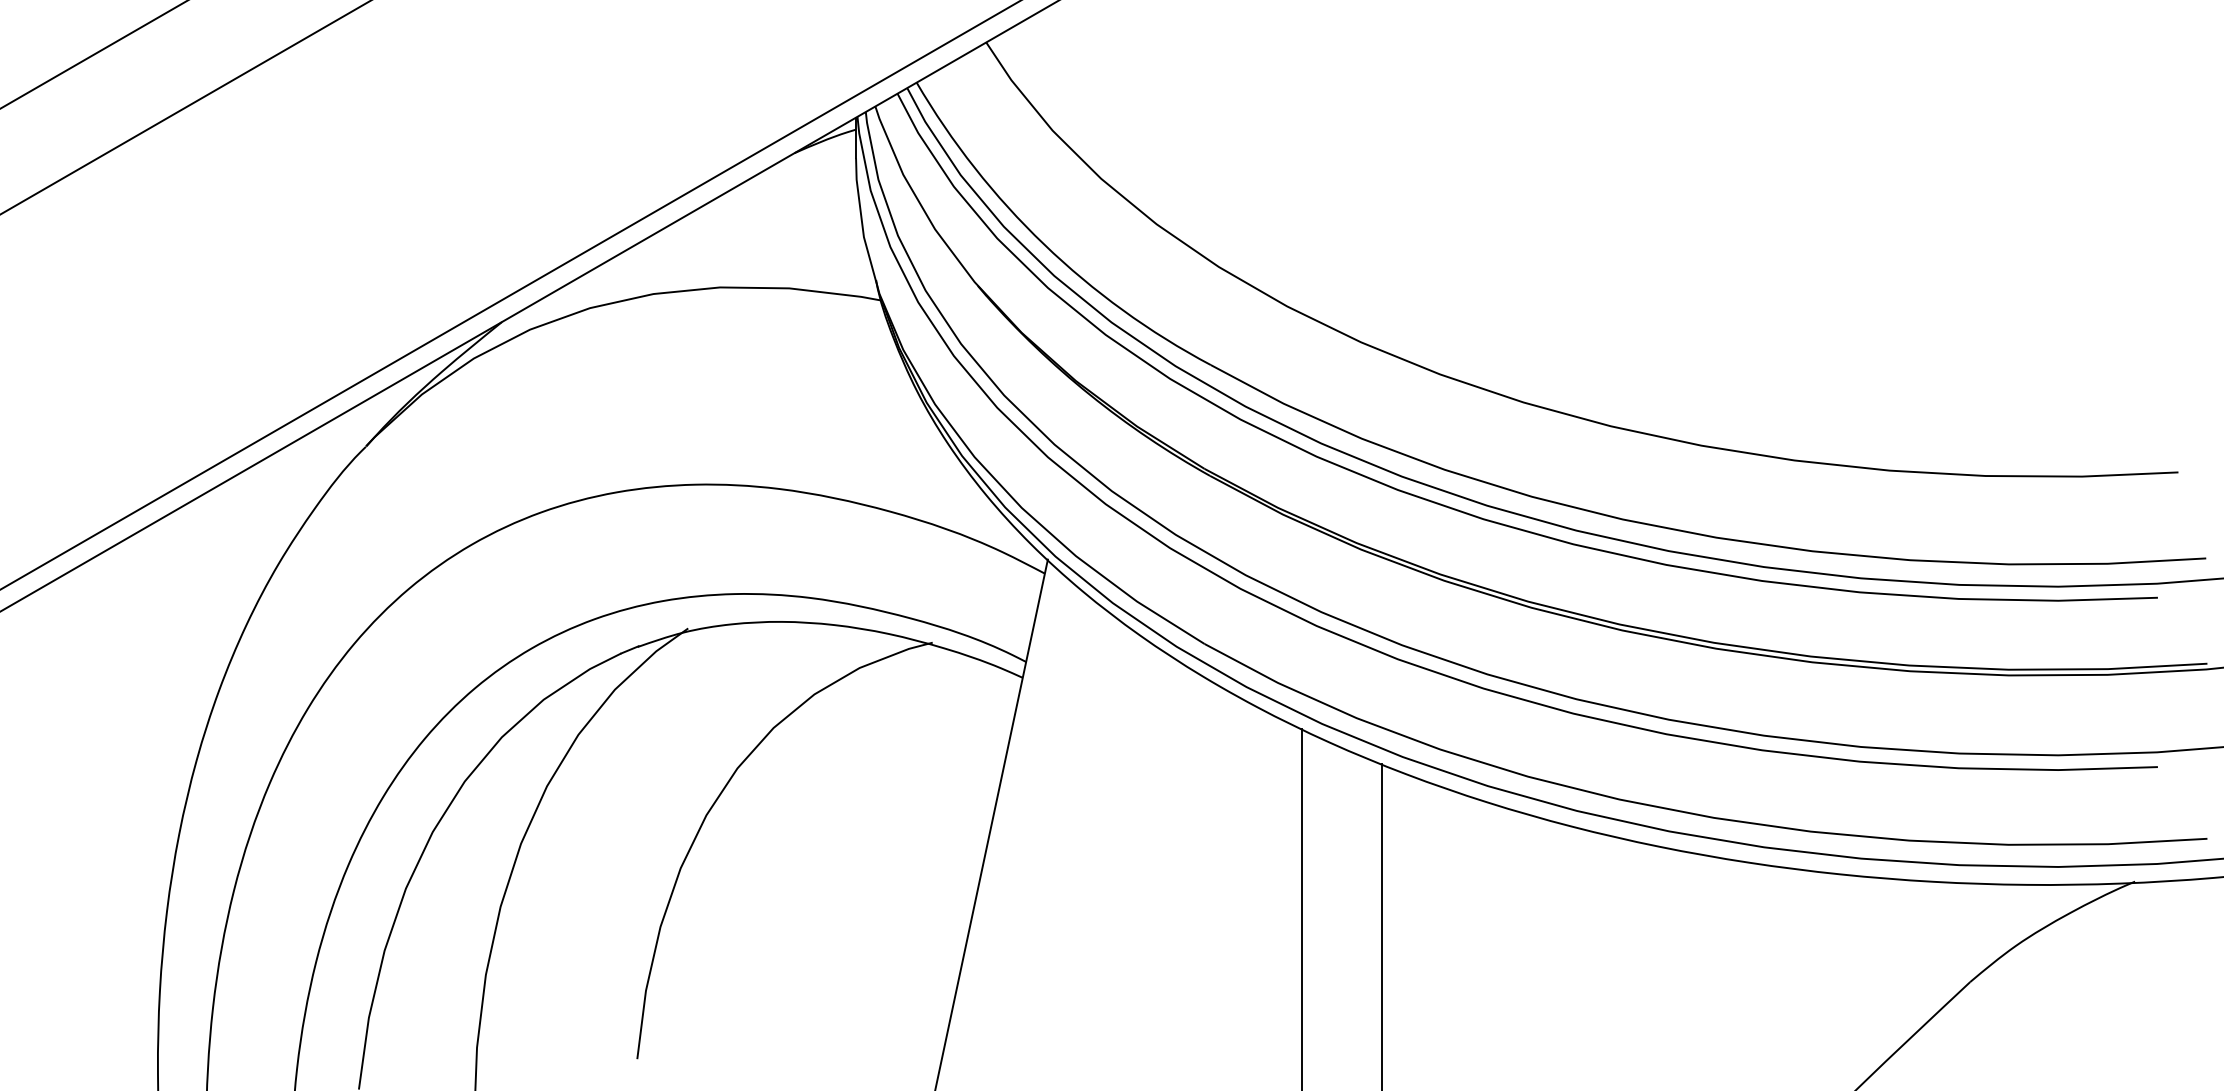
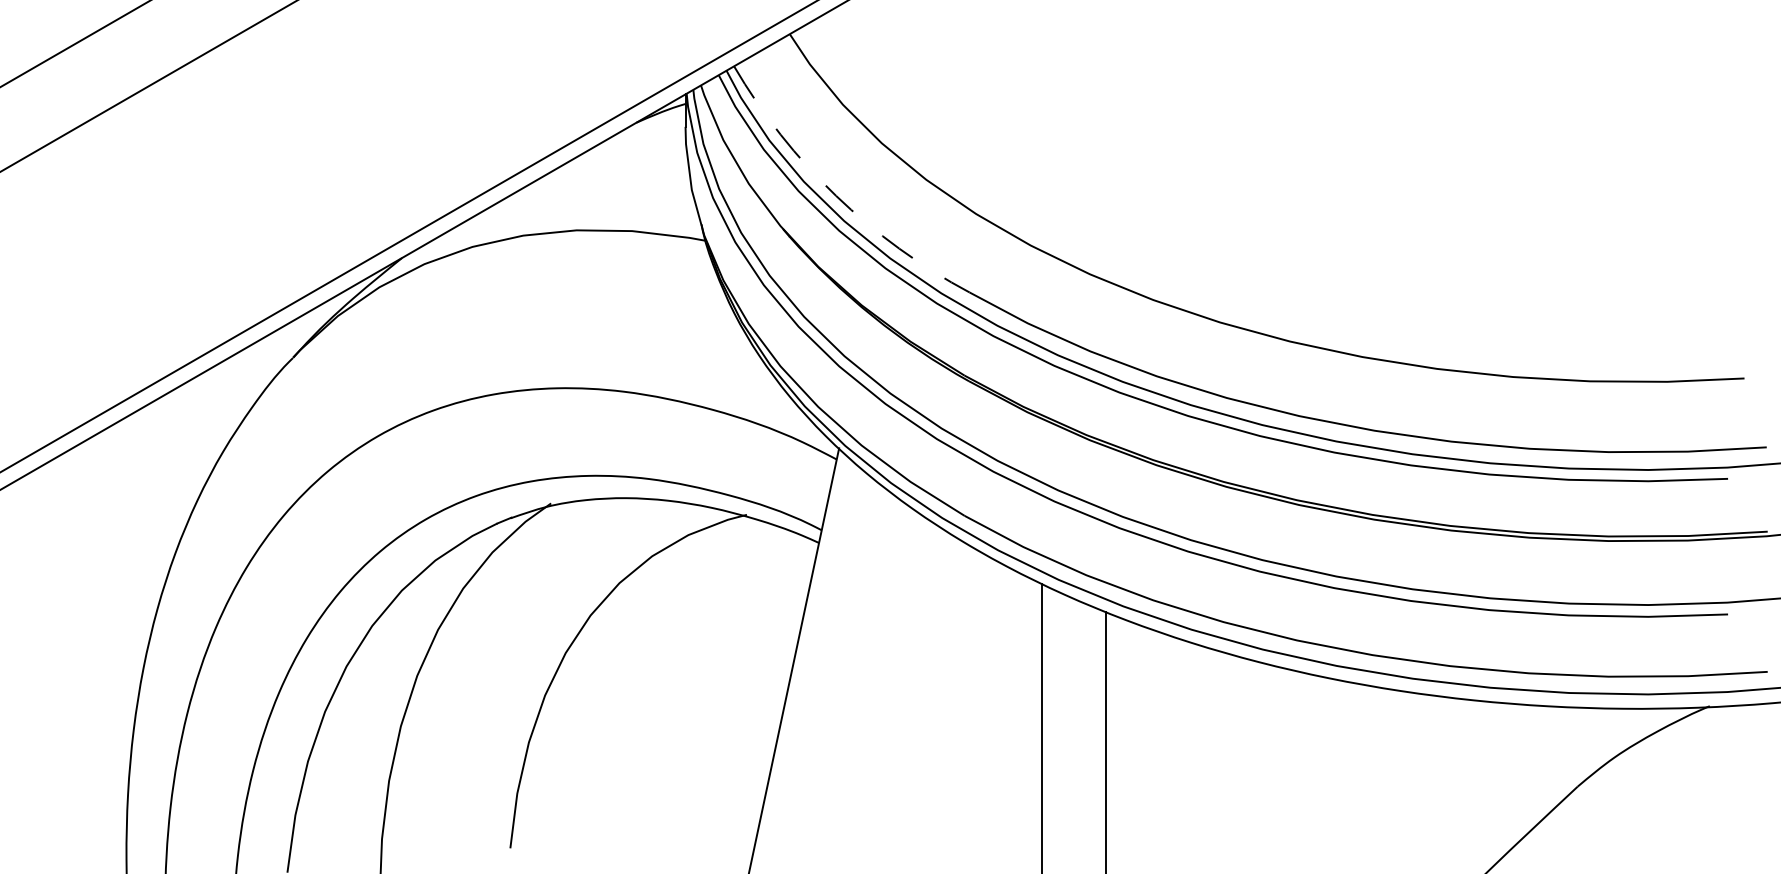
arc: (1044, 244) -> (836, 195), solid -> dashed

